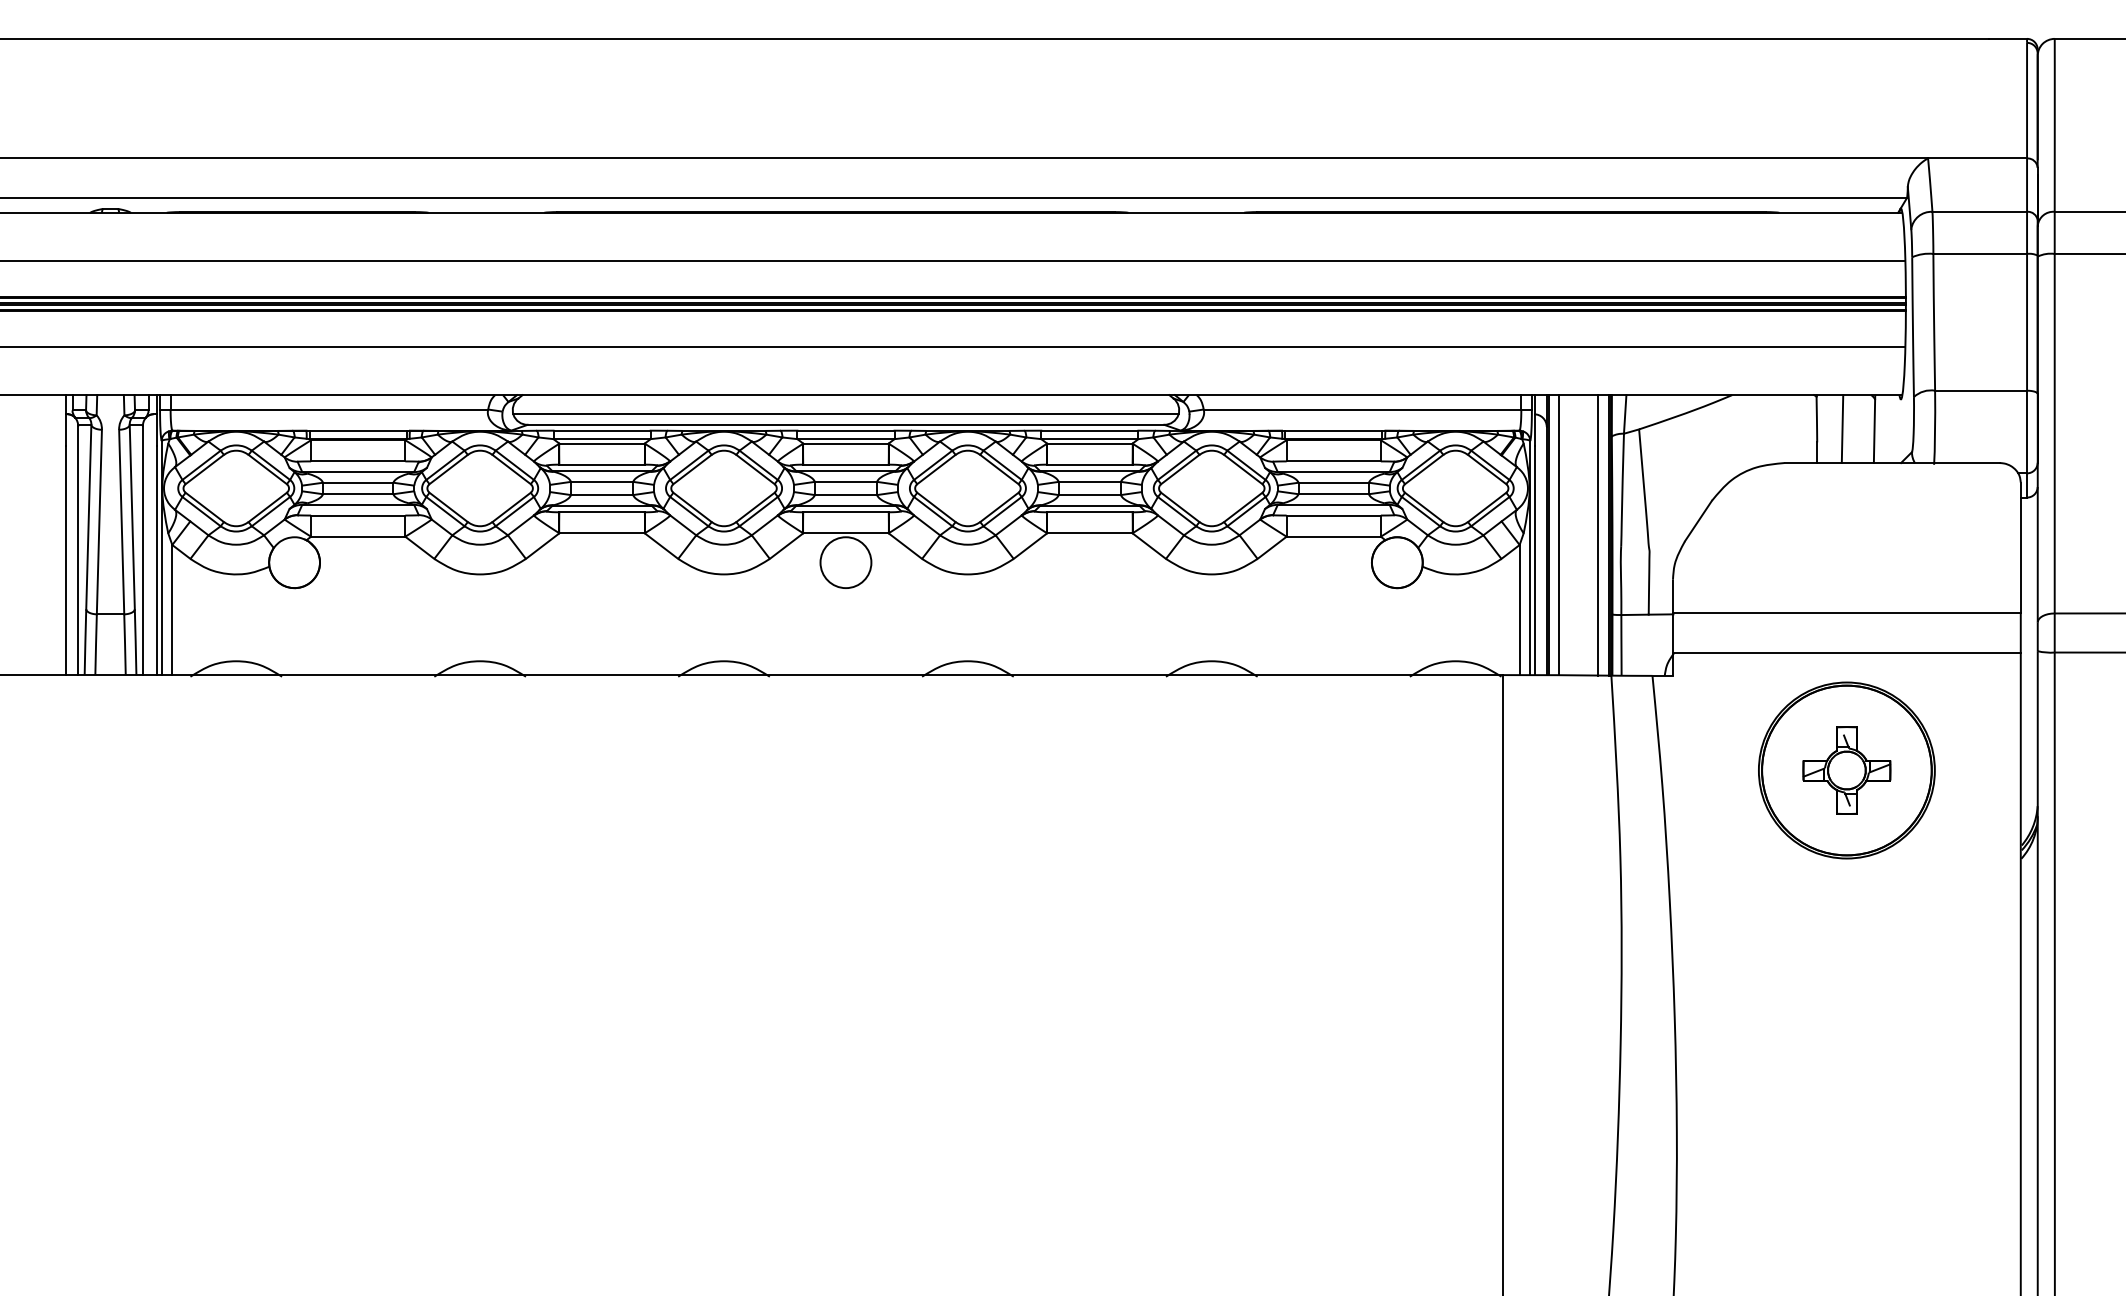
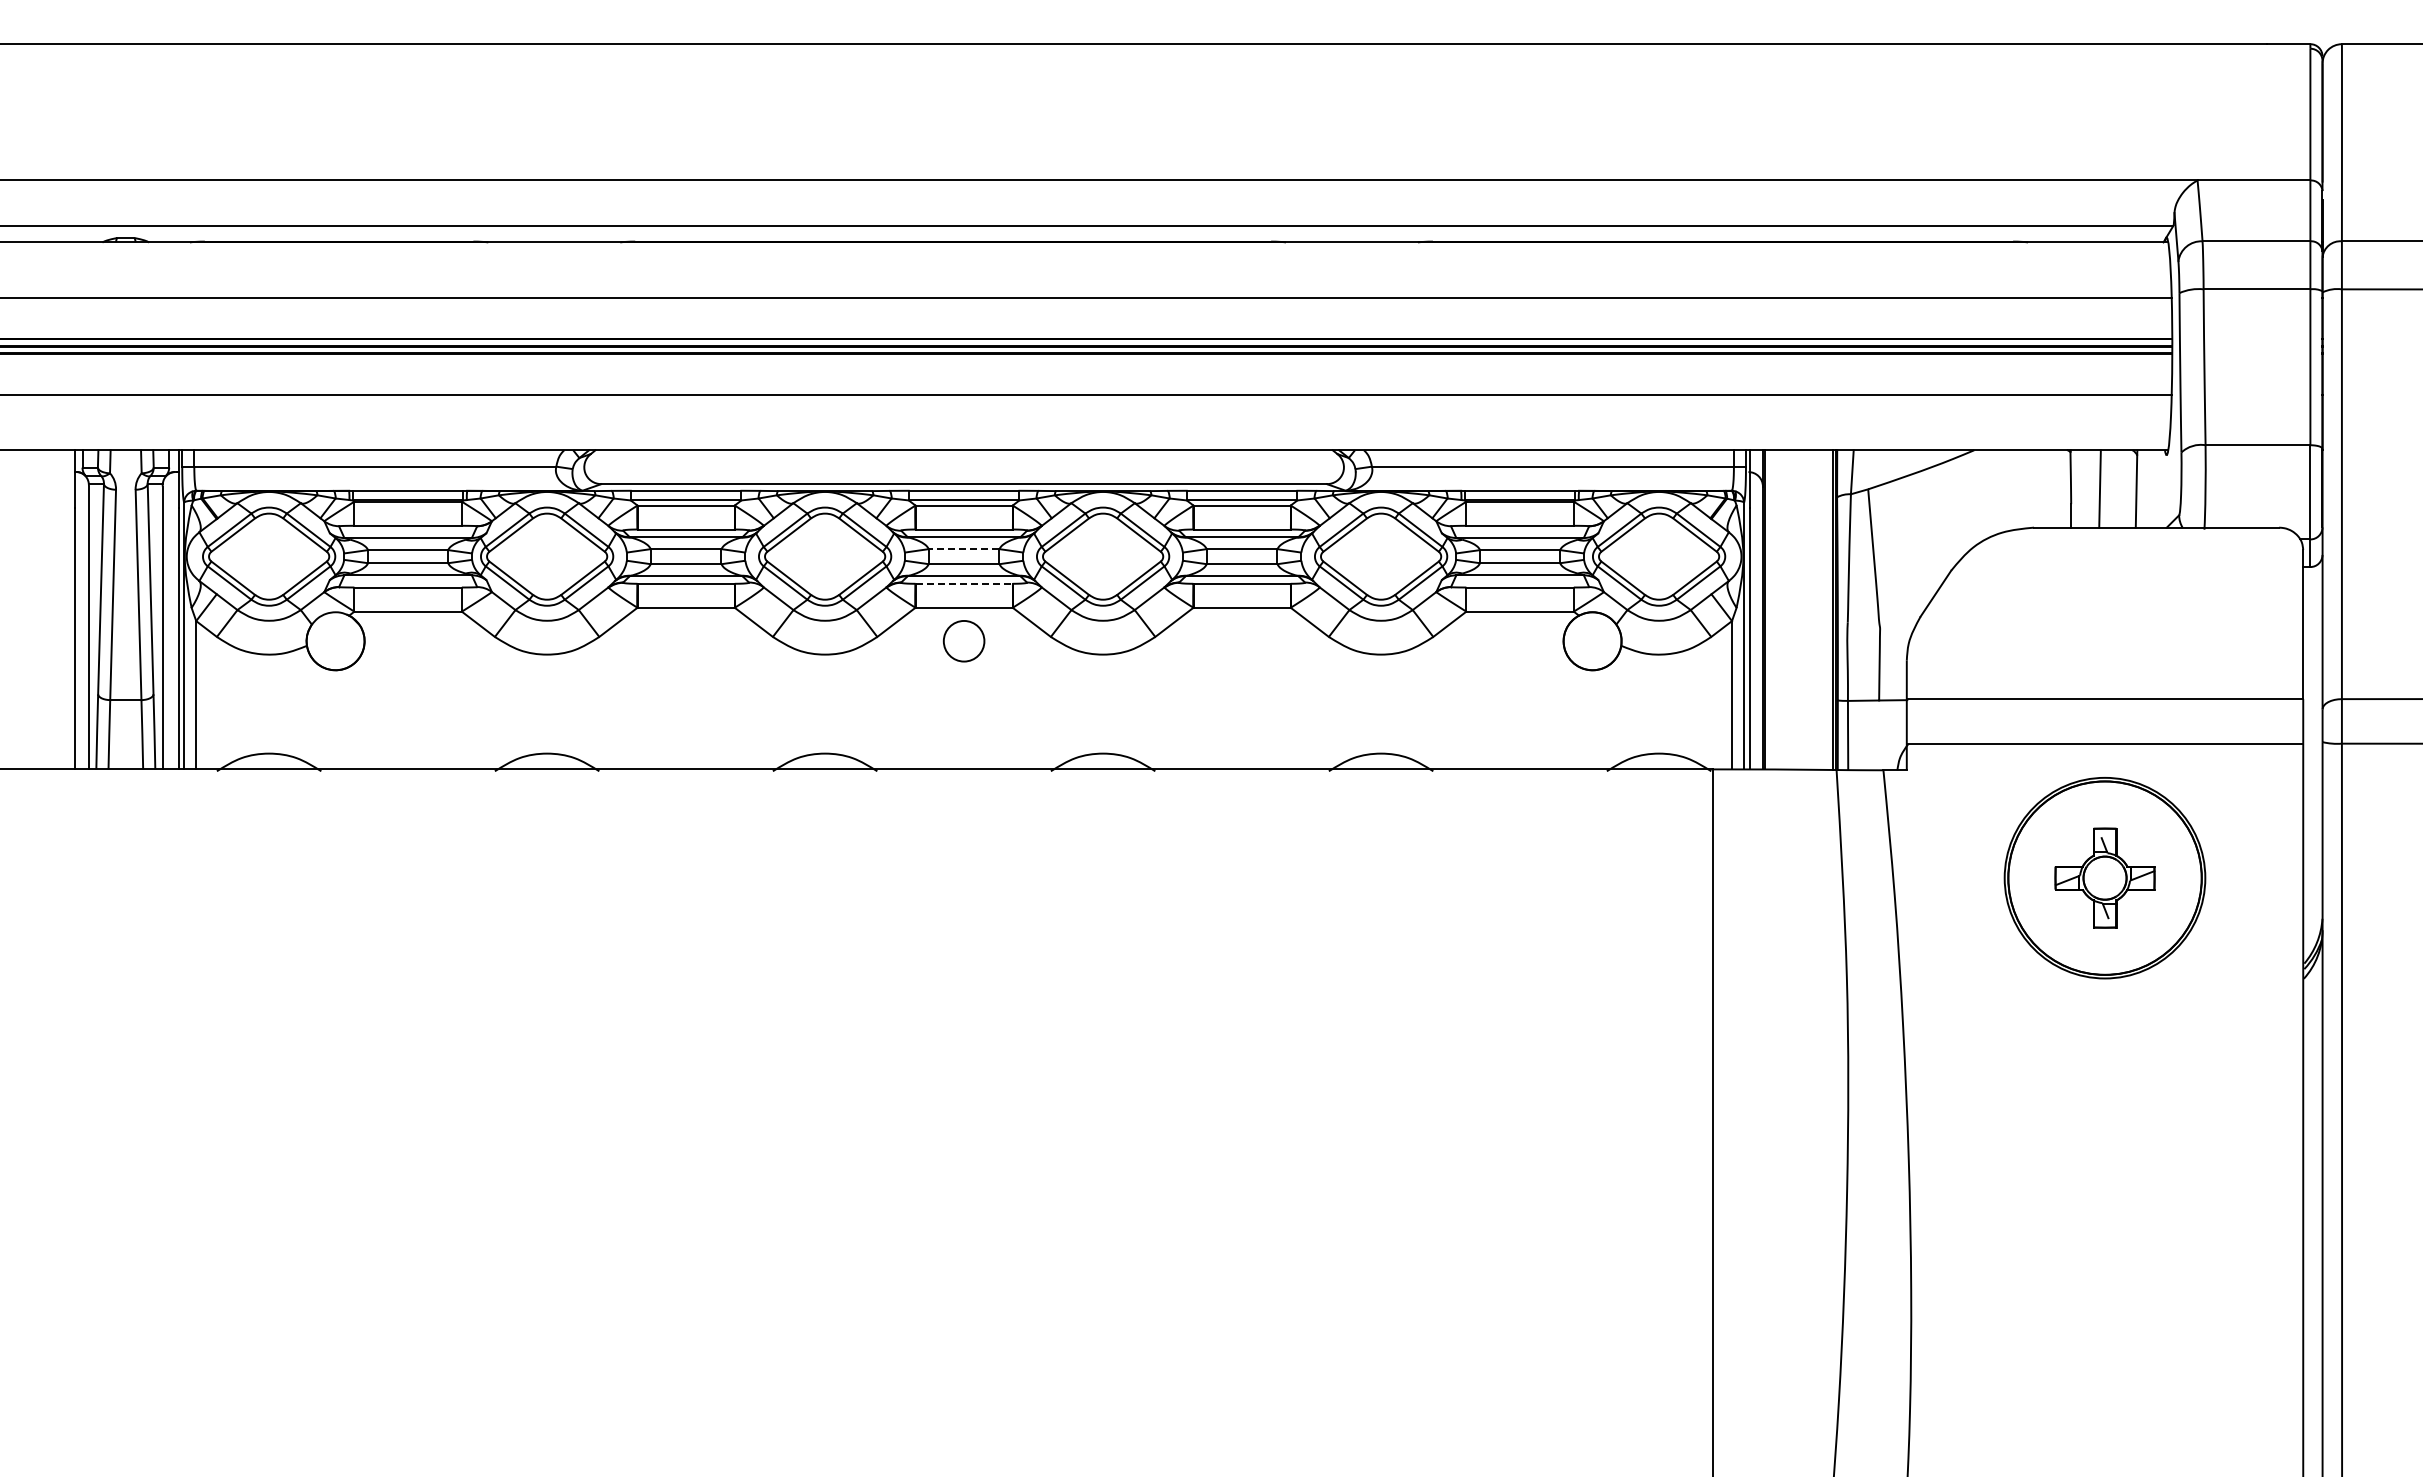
line: (845, 414) -> (963, 472), removed
line: (845, 482) -> (963, 549), solid -> dashed
line: (846, 512) -> (964, 583), solid -> dashed
line: (1559, 534) -> (1777, 609), removed
line: (1598, 534) -> (1821, 609), removed
circle: (846, 562) -> (964, 641), size x0.7

